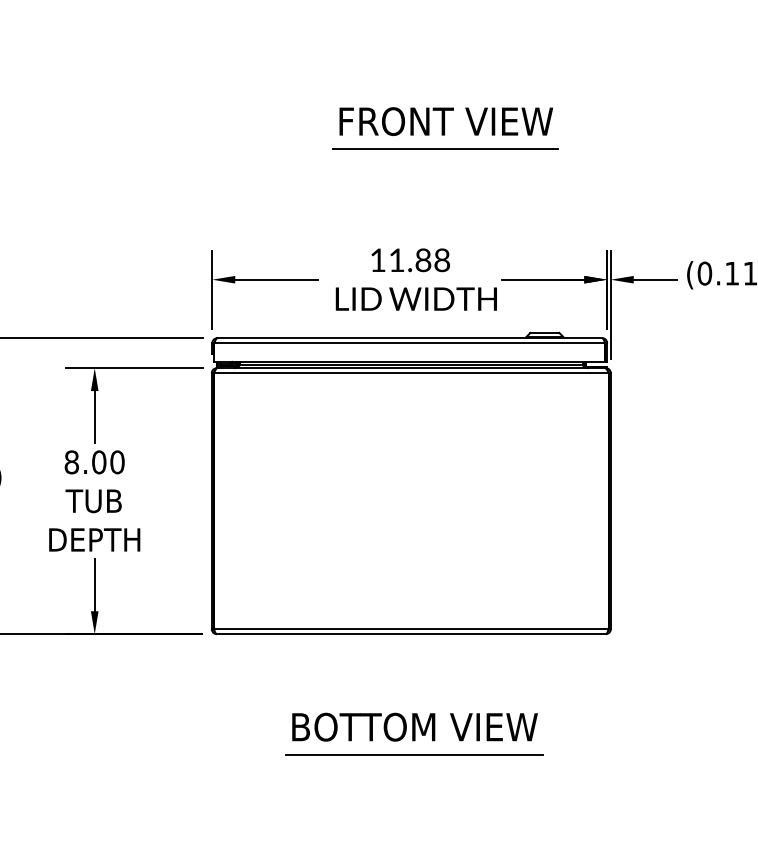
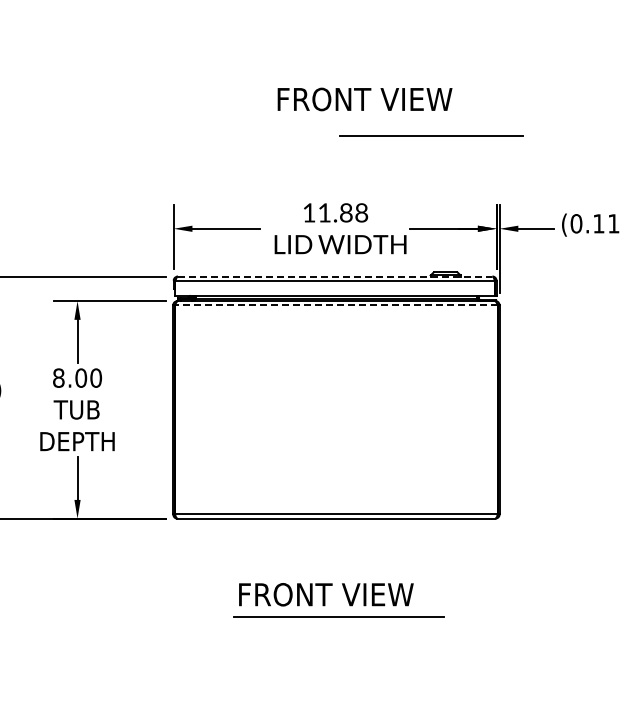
line: (445, 148) -> (431, 135), moved
line: (410, 338) -> (335, 276), solid -> dashed
line: (411, 373) -> (336, 305), solid -> dashed
text: (416, 726) -> (340, 594), BOTTOM VIEW -> FRONT VIEW

